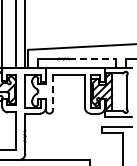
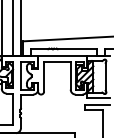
line: (93, 59) -> (77, 49), dashed -> solid
line: (53, 92) -> (44, 76), dashed -> solid

